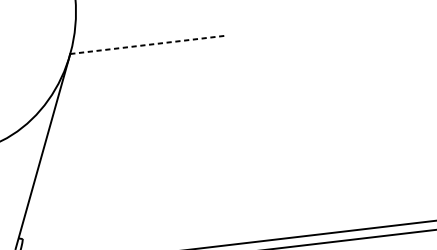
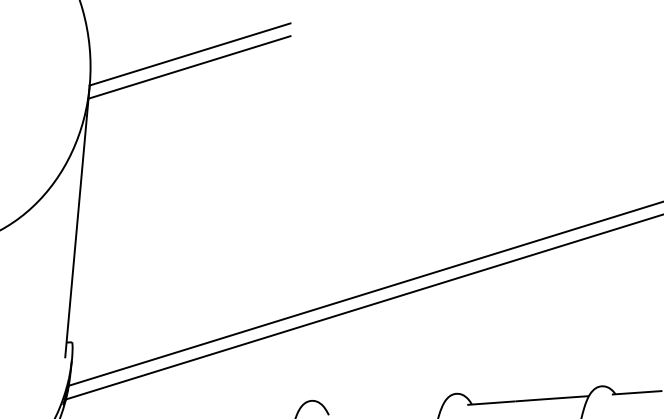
line: (147, 45) -> (190, 54), dashed -> solid
line: (145, 54) -> (189, 67), added

